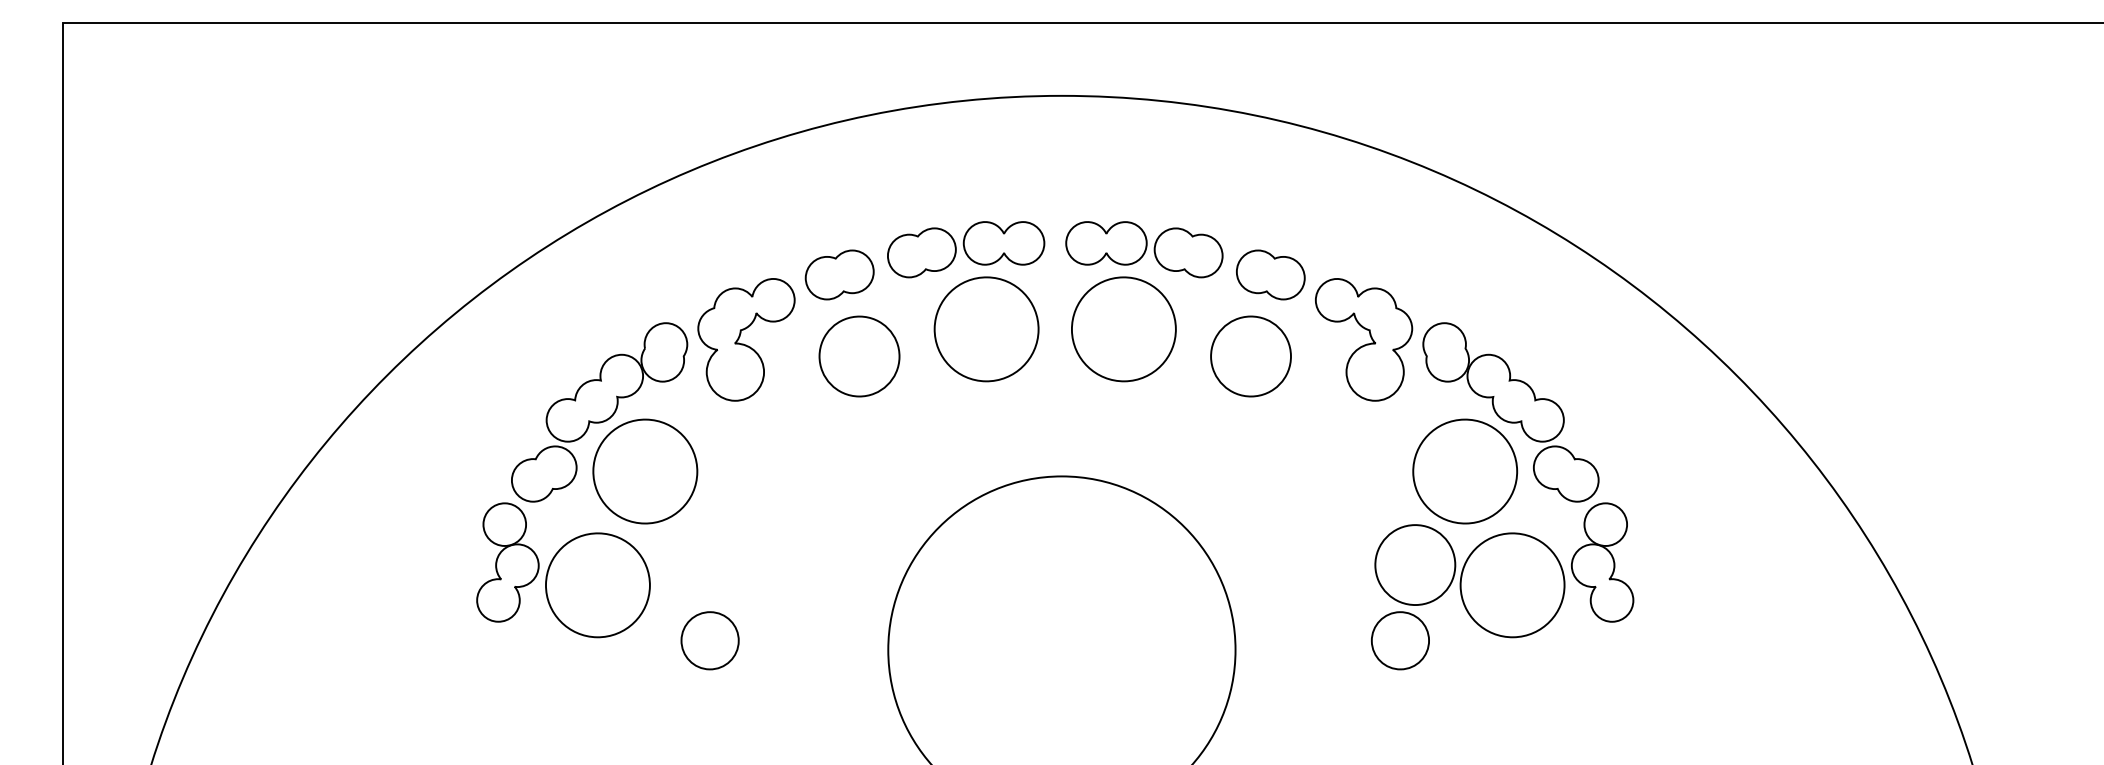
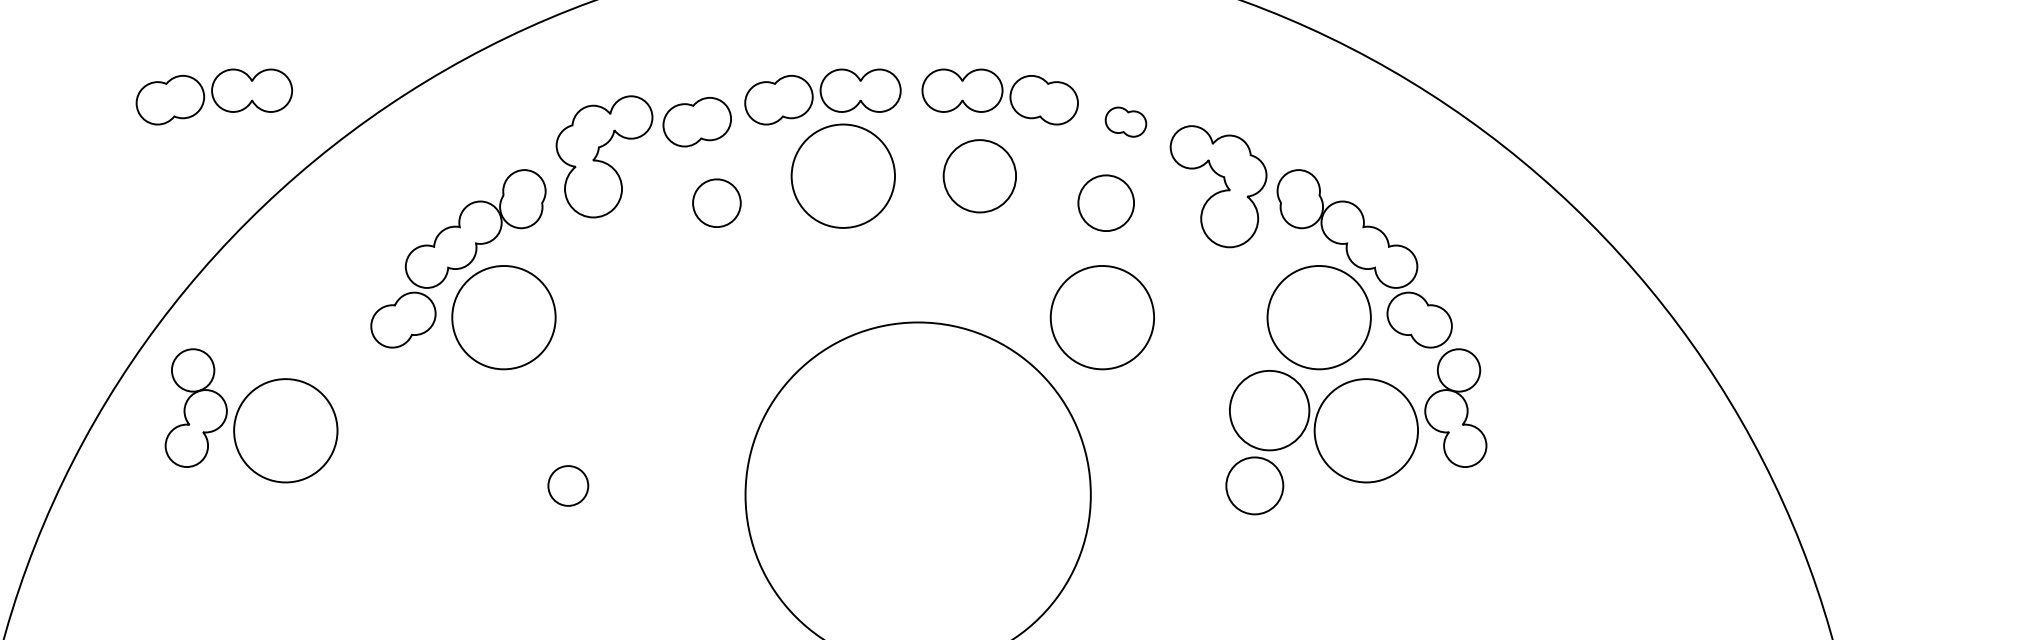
part: (354, 249) -> (214, 96), added
part: (1270, 274) -> (1125, 121), size x0.6
part: (1123, 329) -> (979, 176), size x0.7
part: (746, 339) -> (604, 156), moved
part: (859, 356) -> (716, 203), size x0.6
part: (1250, 356) -> (1105, 203), size x0.7
part: (1247, 471) -> (1102, 317), added
part: (563, 570) -> (251, 416), moved
part: (709, 640) -> (567, 485), size x0.7

